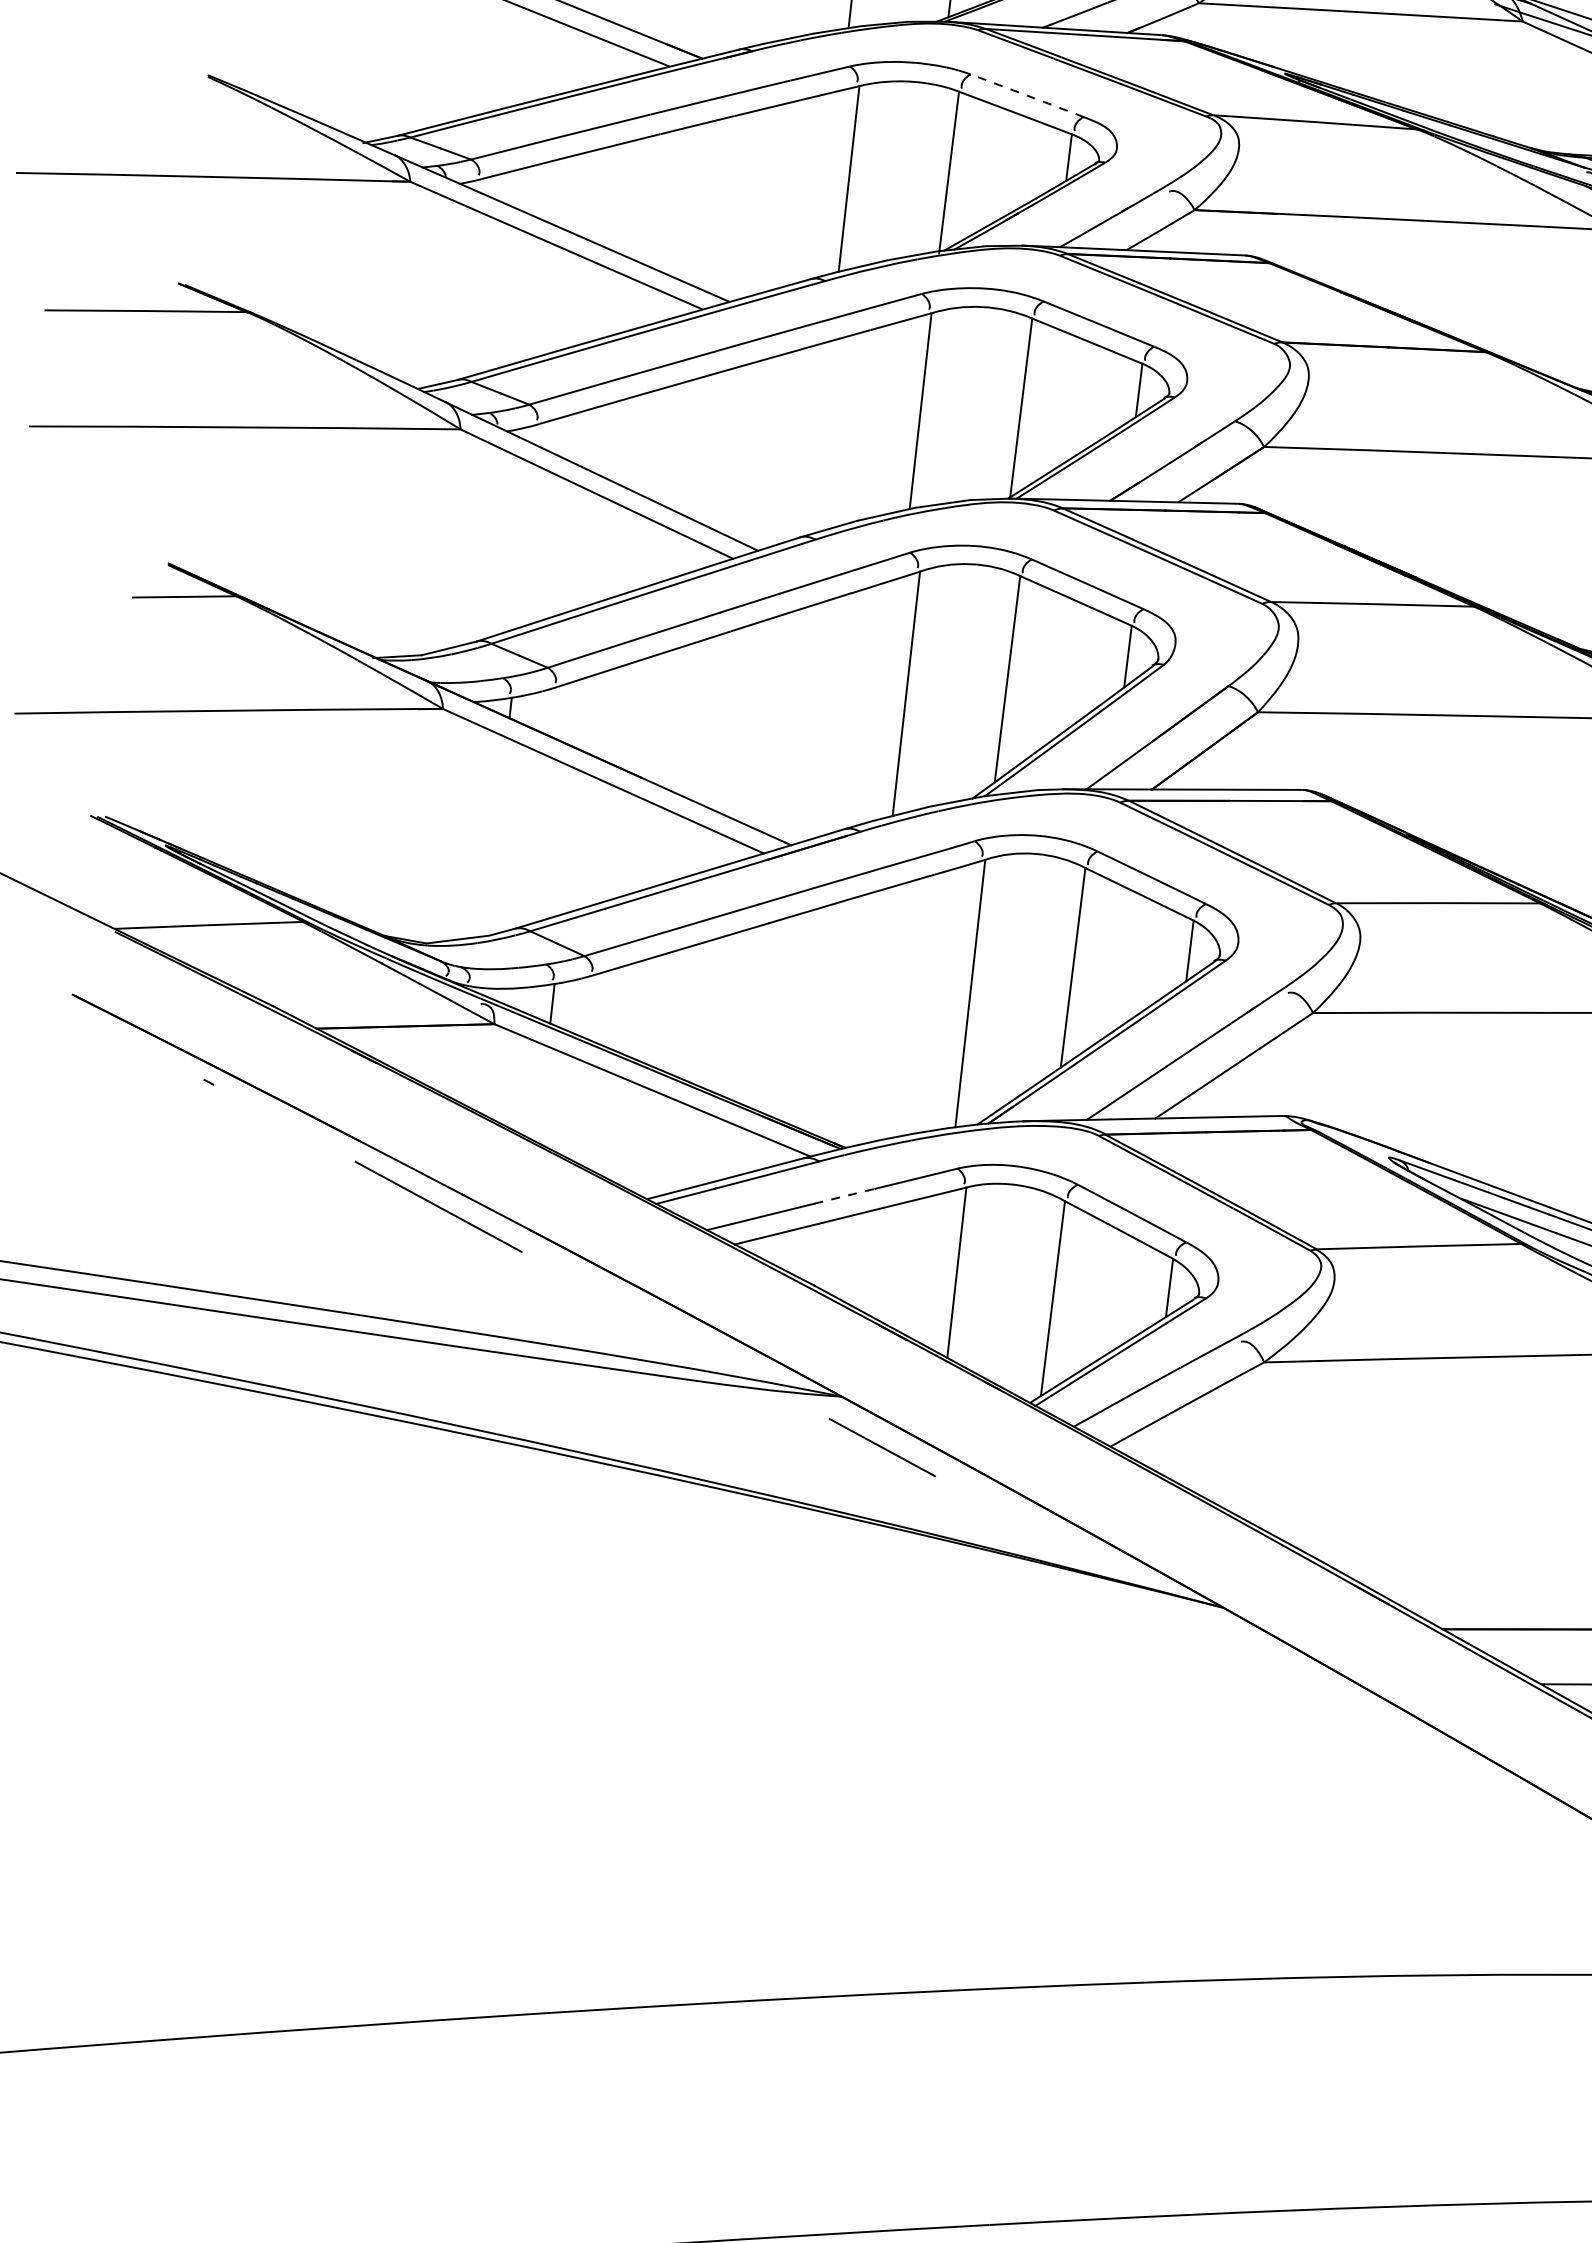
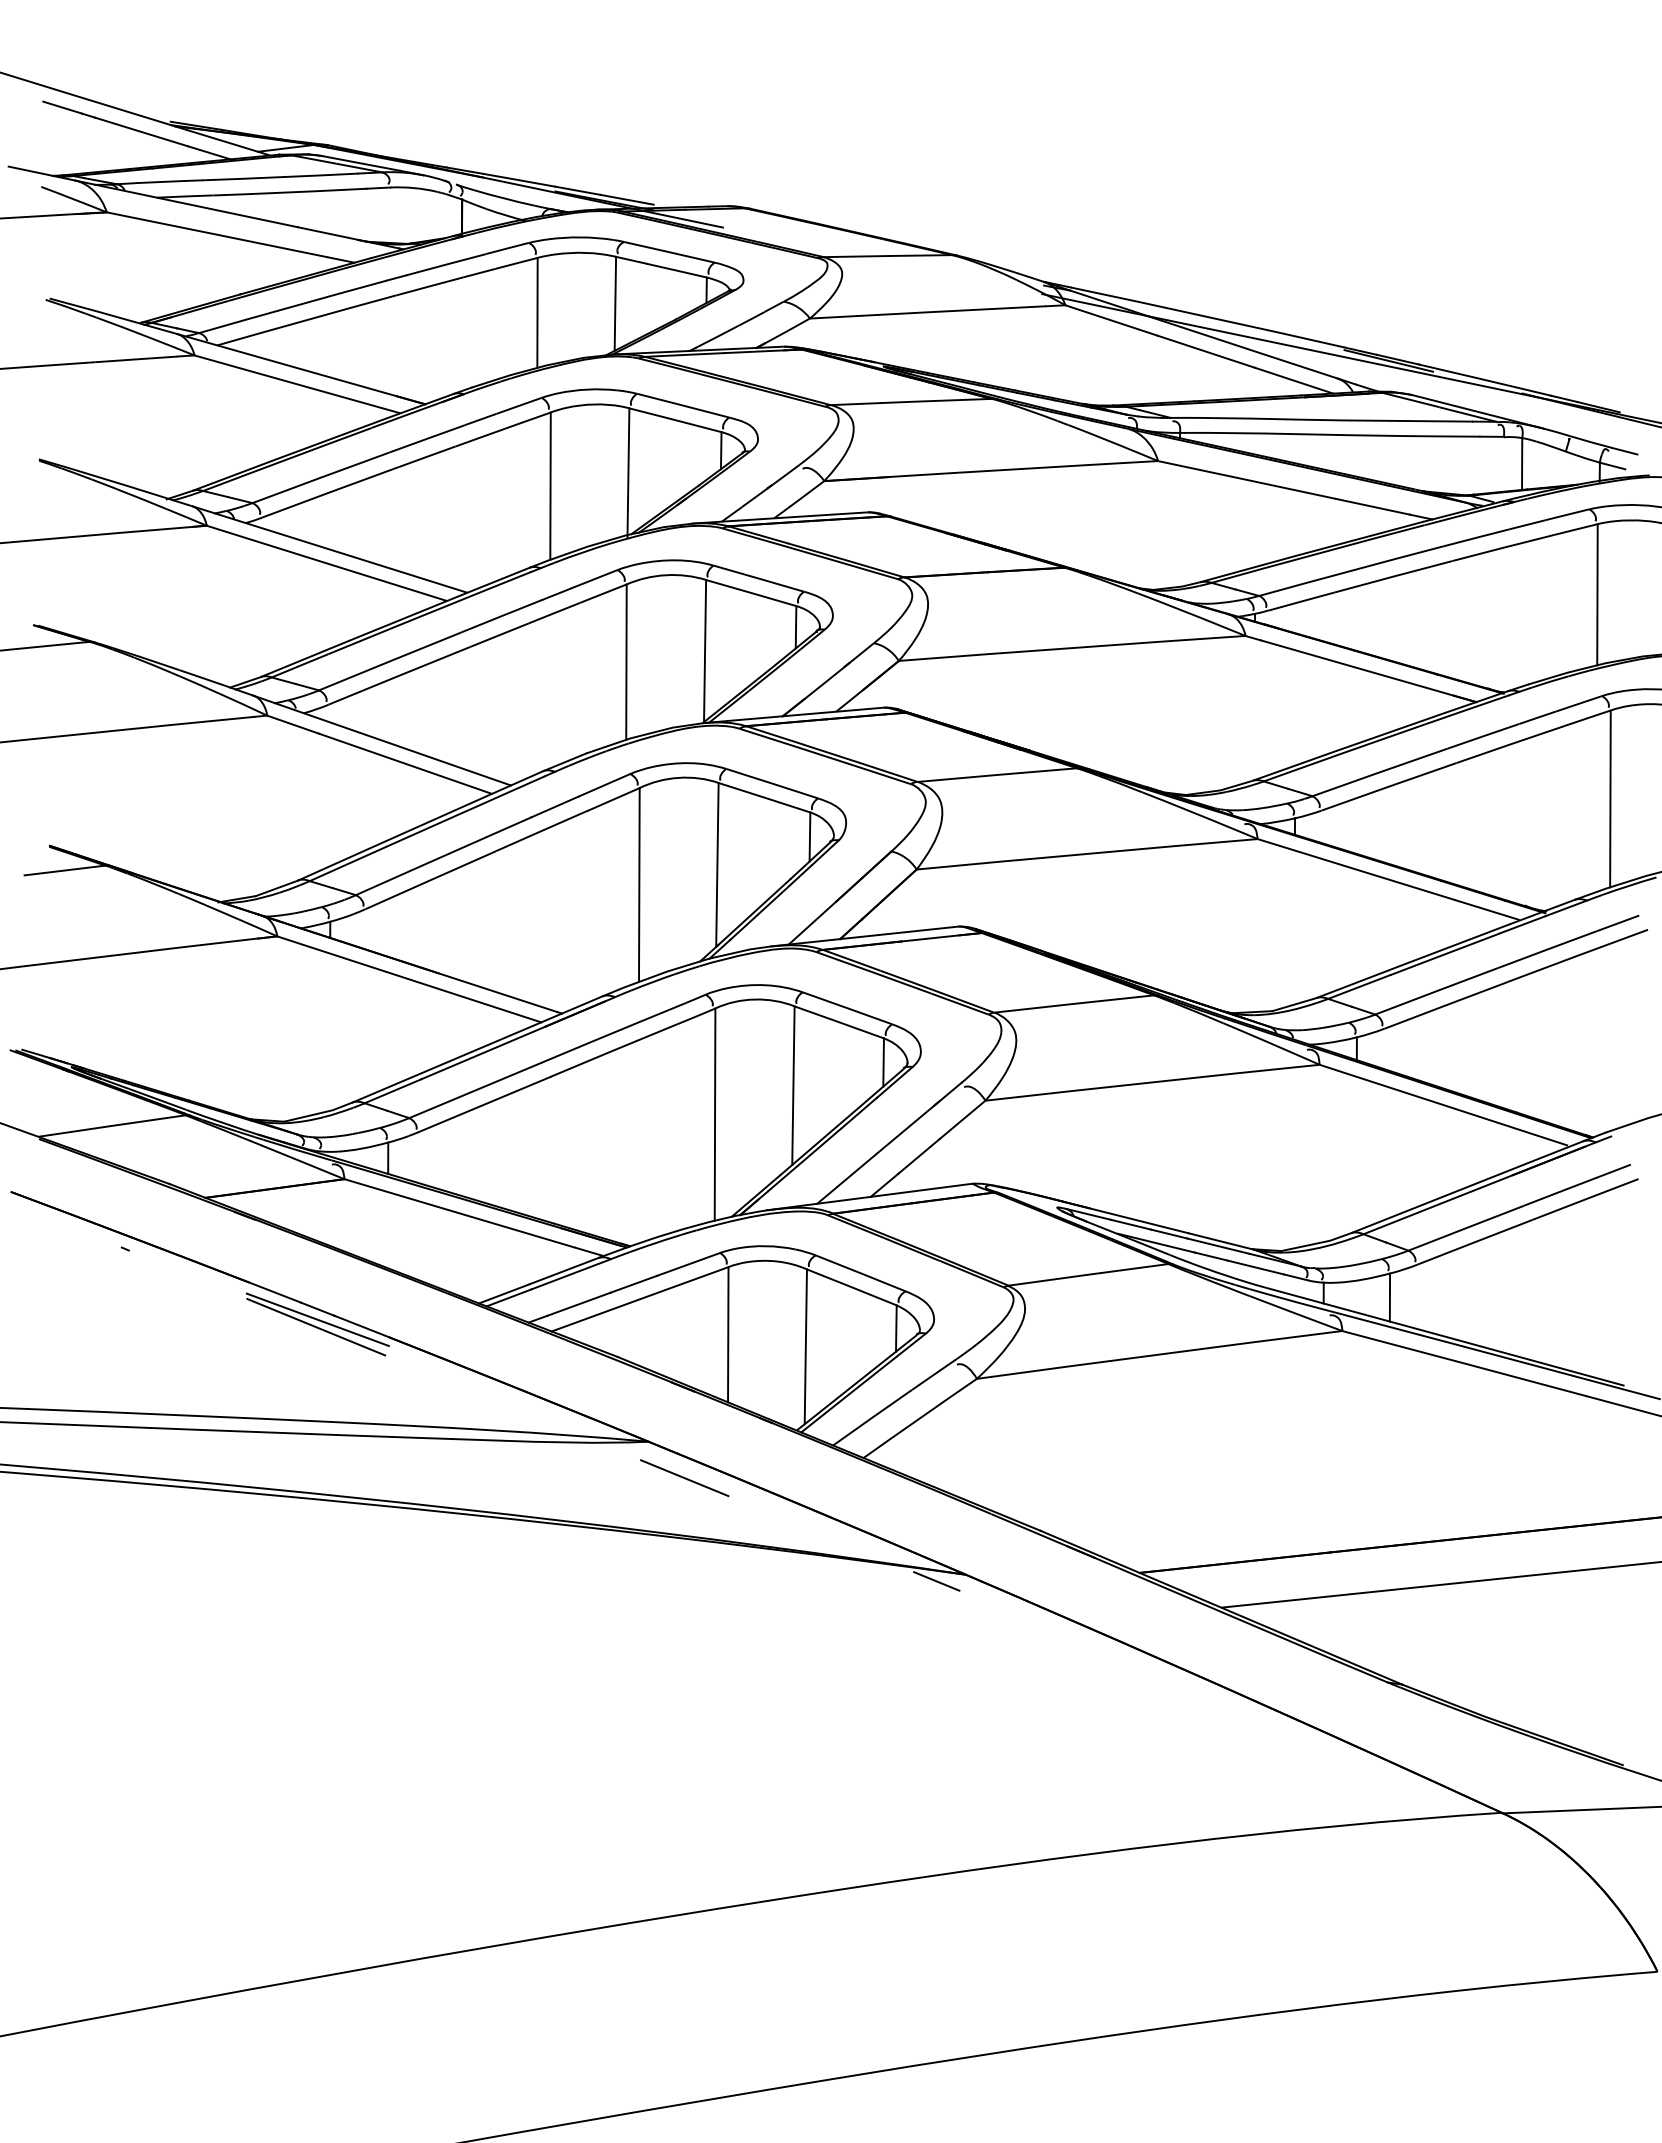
arc: (1027, 95) -> (683, 405), dashed -> solid
line: (844, 1196) -> (633, 1284), dashed -> solid
line: (441, 1197) -> (317, 1319), added
line: (1185, 1612) -> (936, 1581), added

